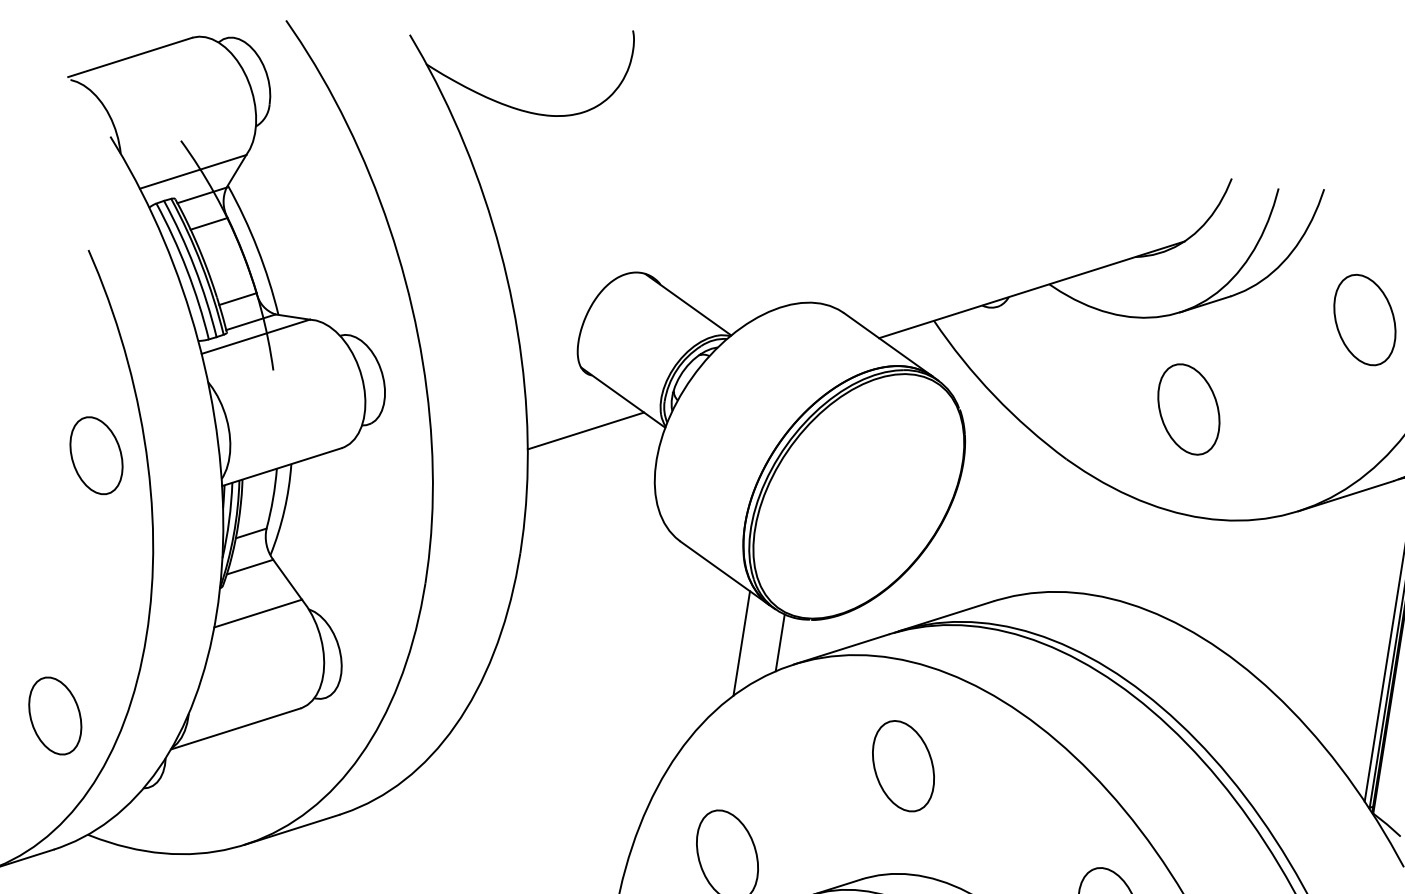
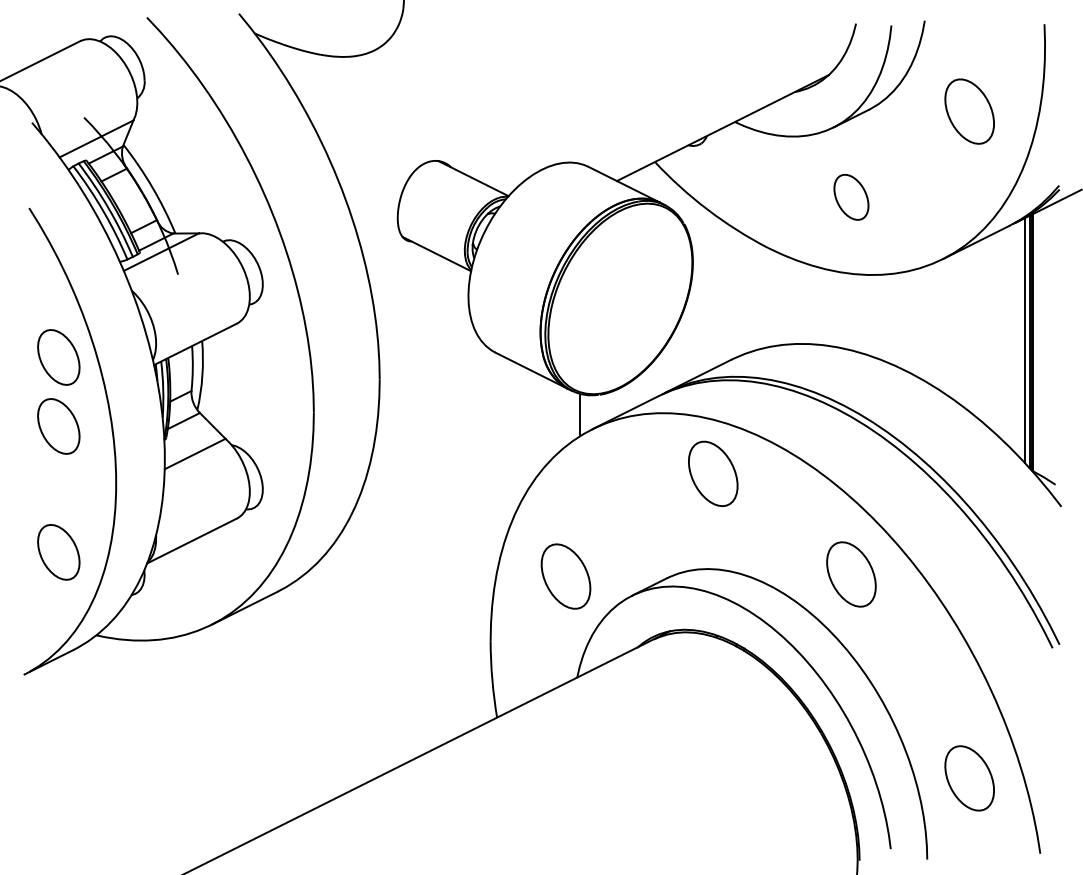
part: (1188, 409) -> (851, 197), size x0.7
line: (586, 430) -> (413, 282), removed
part: (81, 547) -> (58, 426), added
line: (741, 642) -> (551, 419), removed
part: (903, 765) -> (713, 473), moved

